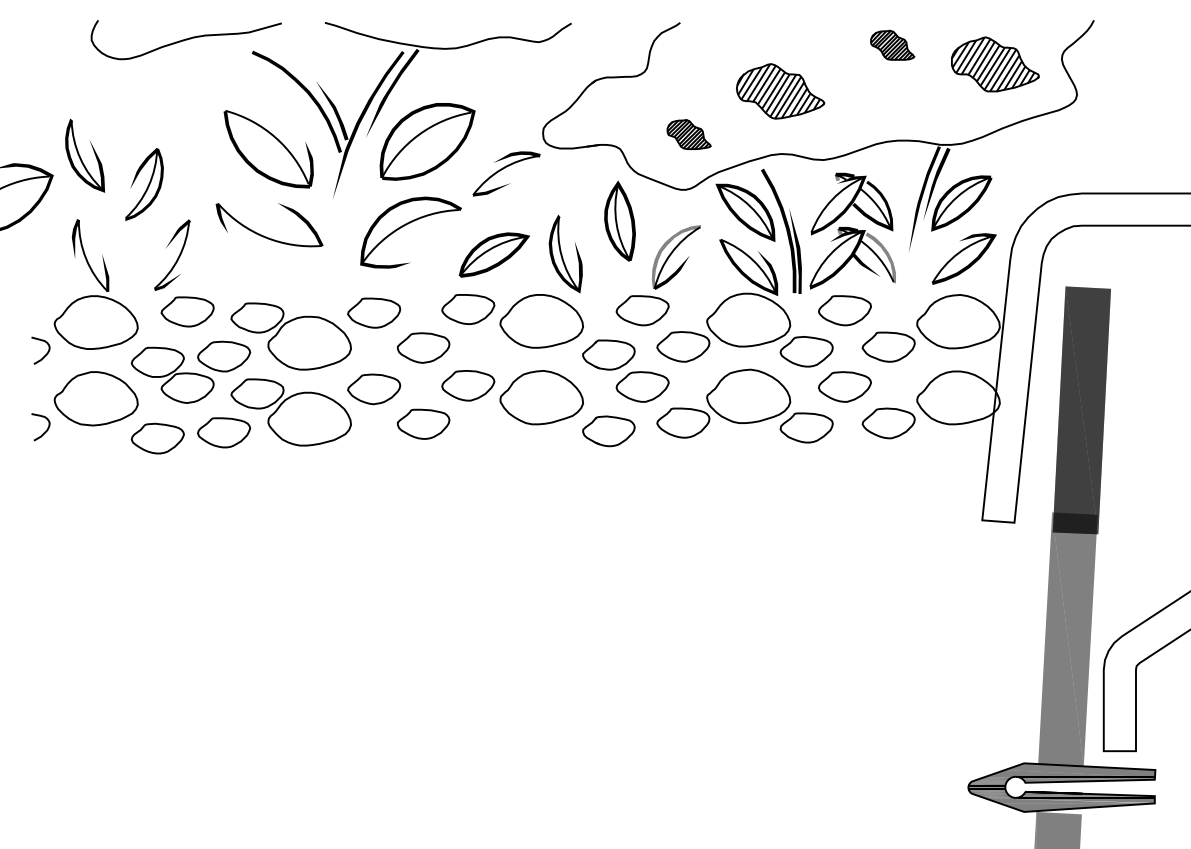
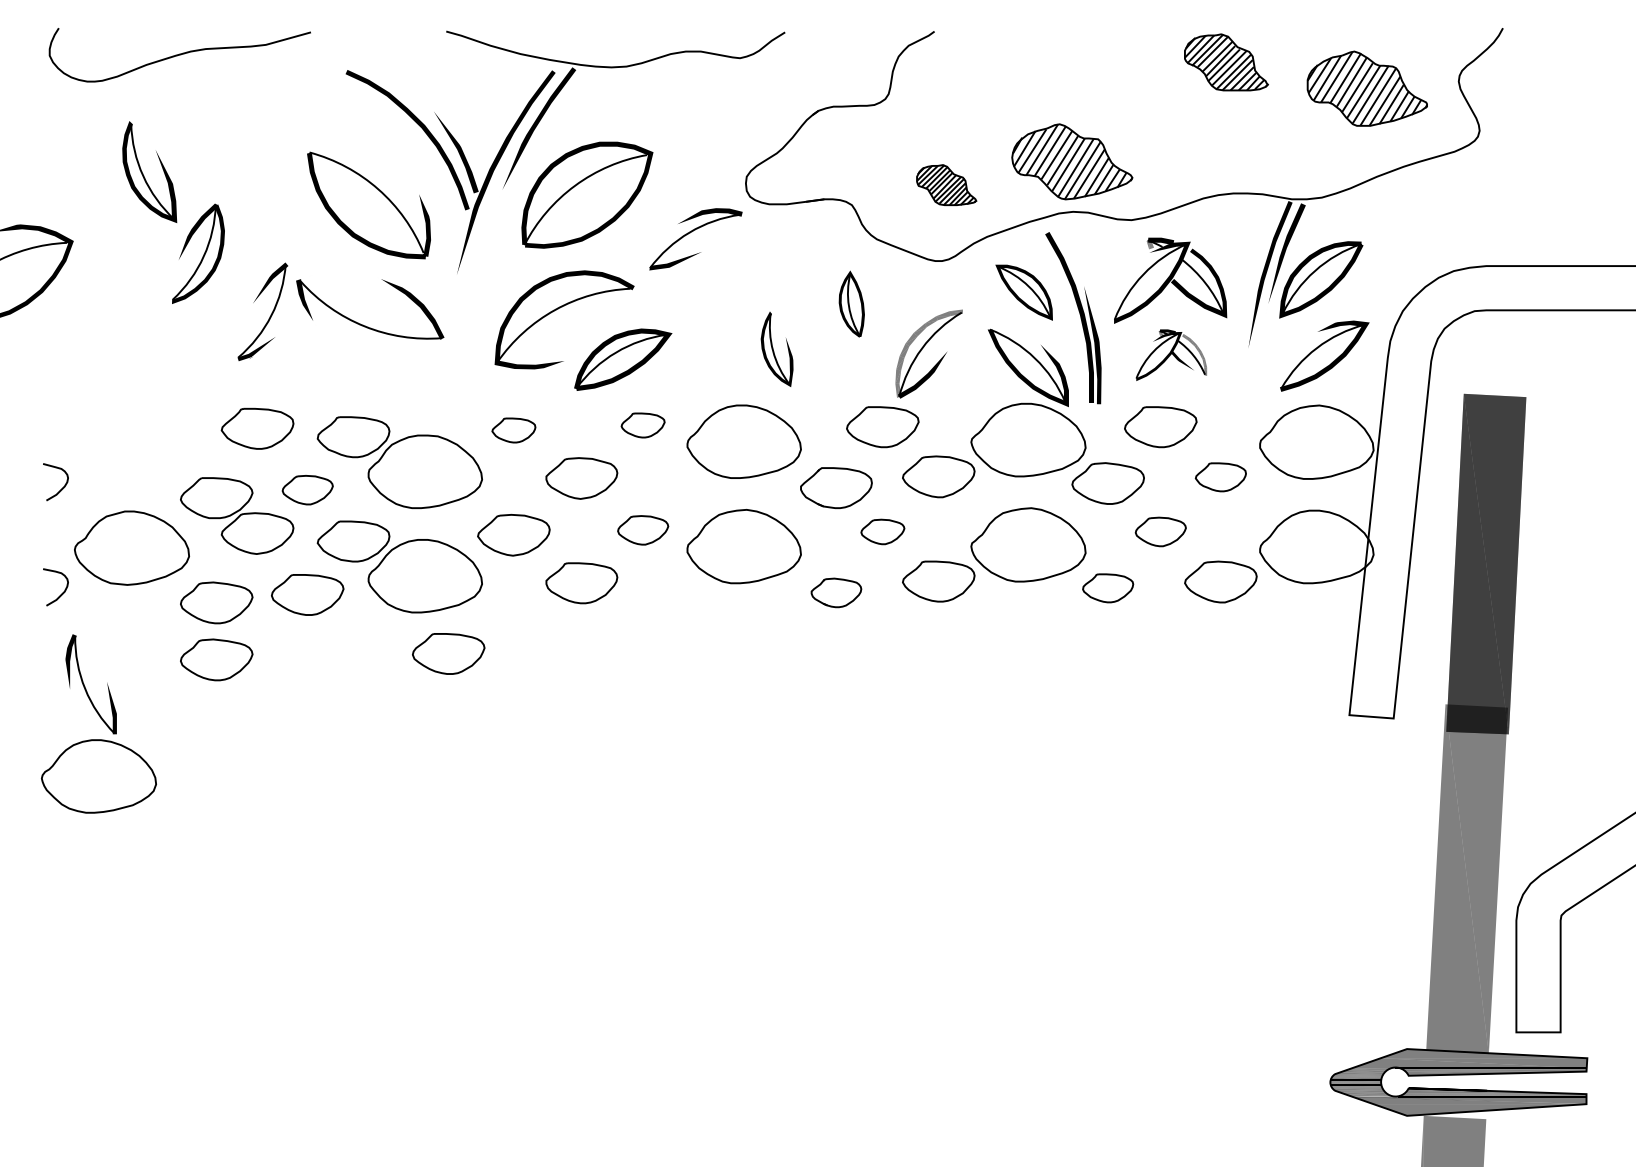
curve: (186, 40) -> (179, 55), moved
part: (892, 45) -> (1225, 62), size x1.4
part: (780, 91) -> (1072, 161), moved
part: (80, 156) -> (143, 173), moved
part: (745, 212) -> (1024, 292), size x0.7
part: (619, 220) -> (851, 303), size x0.6
part: (494, 254) -> (623, 359), moved
part: (565, 254) -> (776, 349), size x0.7
part: (178, 257) -> (270, 314), moved
part: (852, 258) -> (1171, 355), size x0.6
part: (95, 284) -> (98, 723), moved
part: (467, 309) -> (642, 425), size x0.6
part: (373, 313) -> (513, 430), size x0.6
part: (888, 347) -> (1220, 477), size x0.7
part: (223, 356) -> (307, 489), size x0.7
part: (467, 385) -> (642, 530), size x0.7
part: (642, 386) -> (882, 531), size x0.6
part: (844, 386) -> (1160, 531), size x0.7
part: (806, 428) -> (1107, 588), size x0.7
part: (608, 431) -> (836, 592), size x0.7
part: (326, 475) -> (448, 653), added
part: (157, 479) -> (216, 659), added

